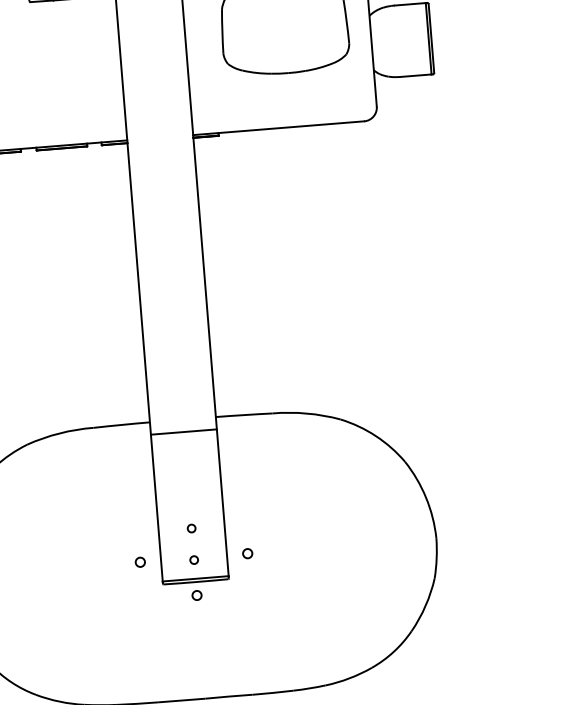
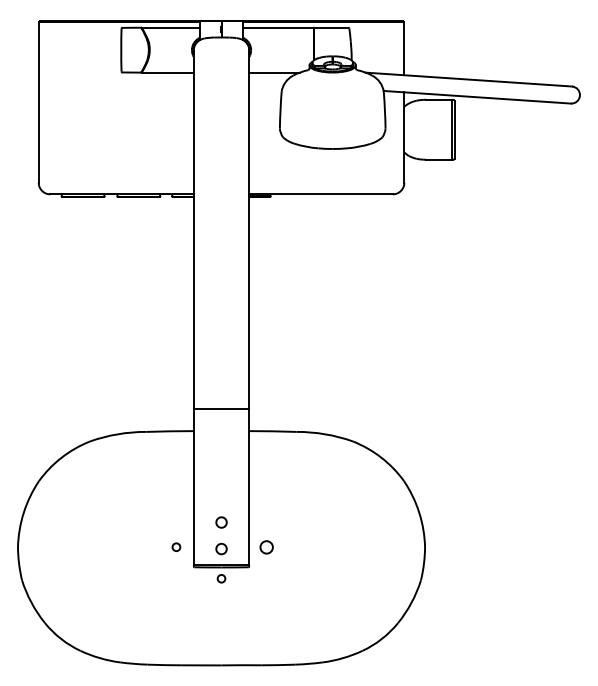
line: (183, 432) -> (221, 409), moved
circle: (191, 528) -> (221, 522), size x1.6
circle: (247, 552) -> (266, 546), size x1.6
circle: (194, 559) -> (221, 548), size x1.6

